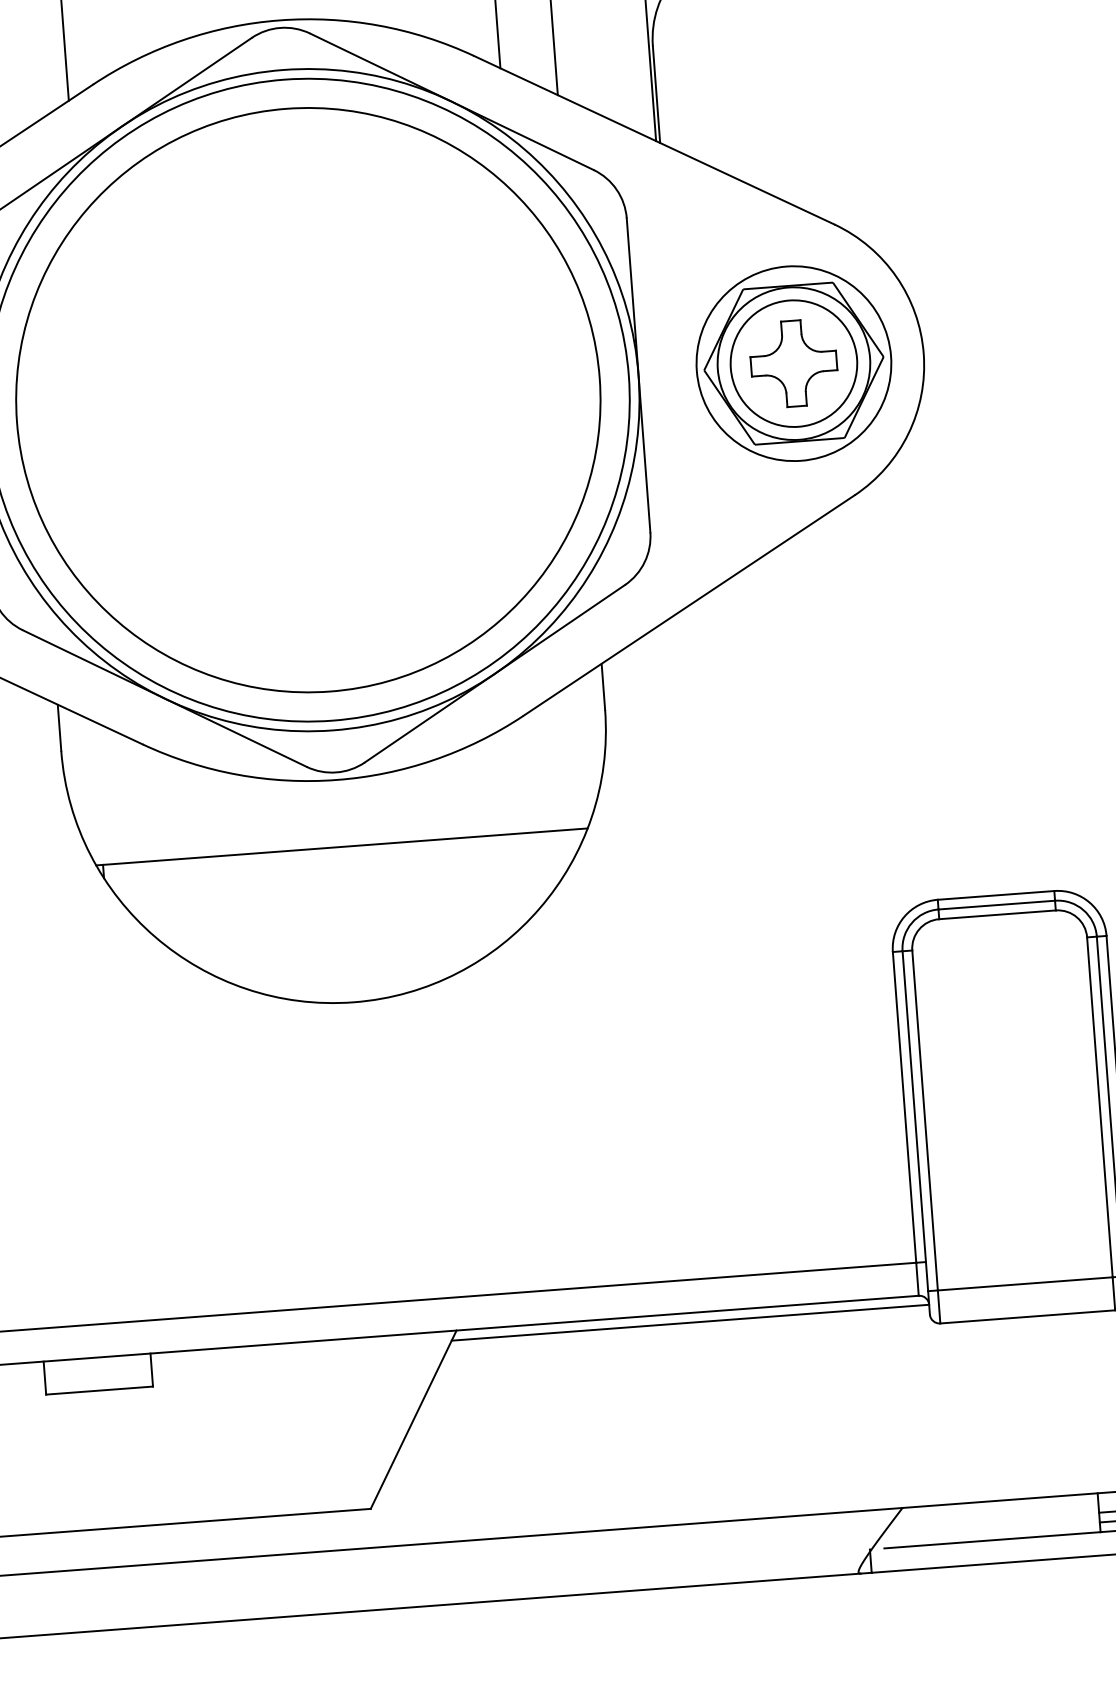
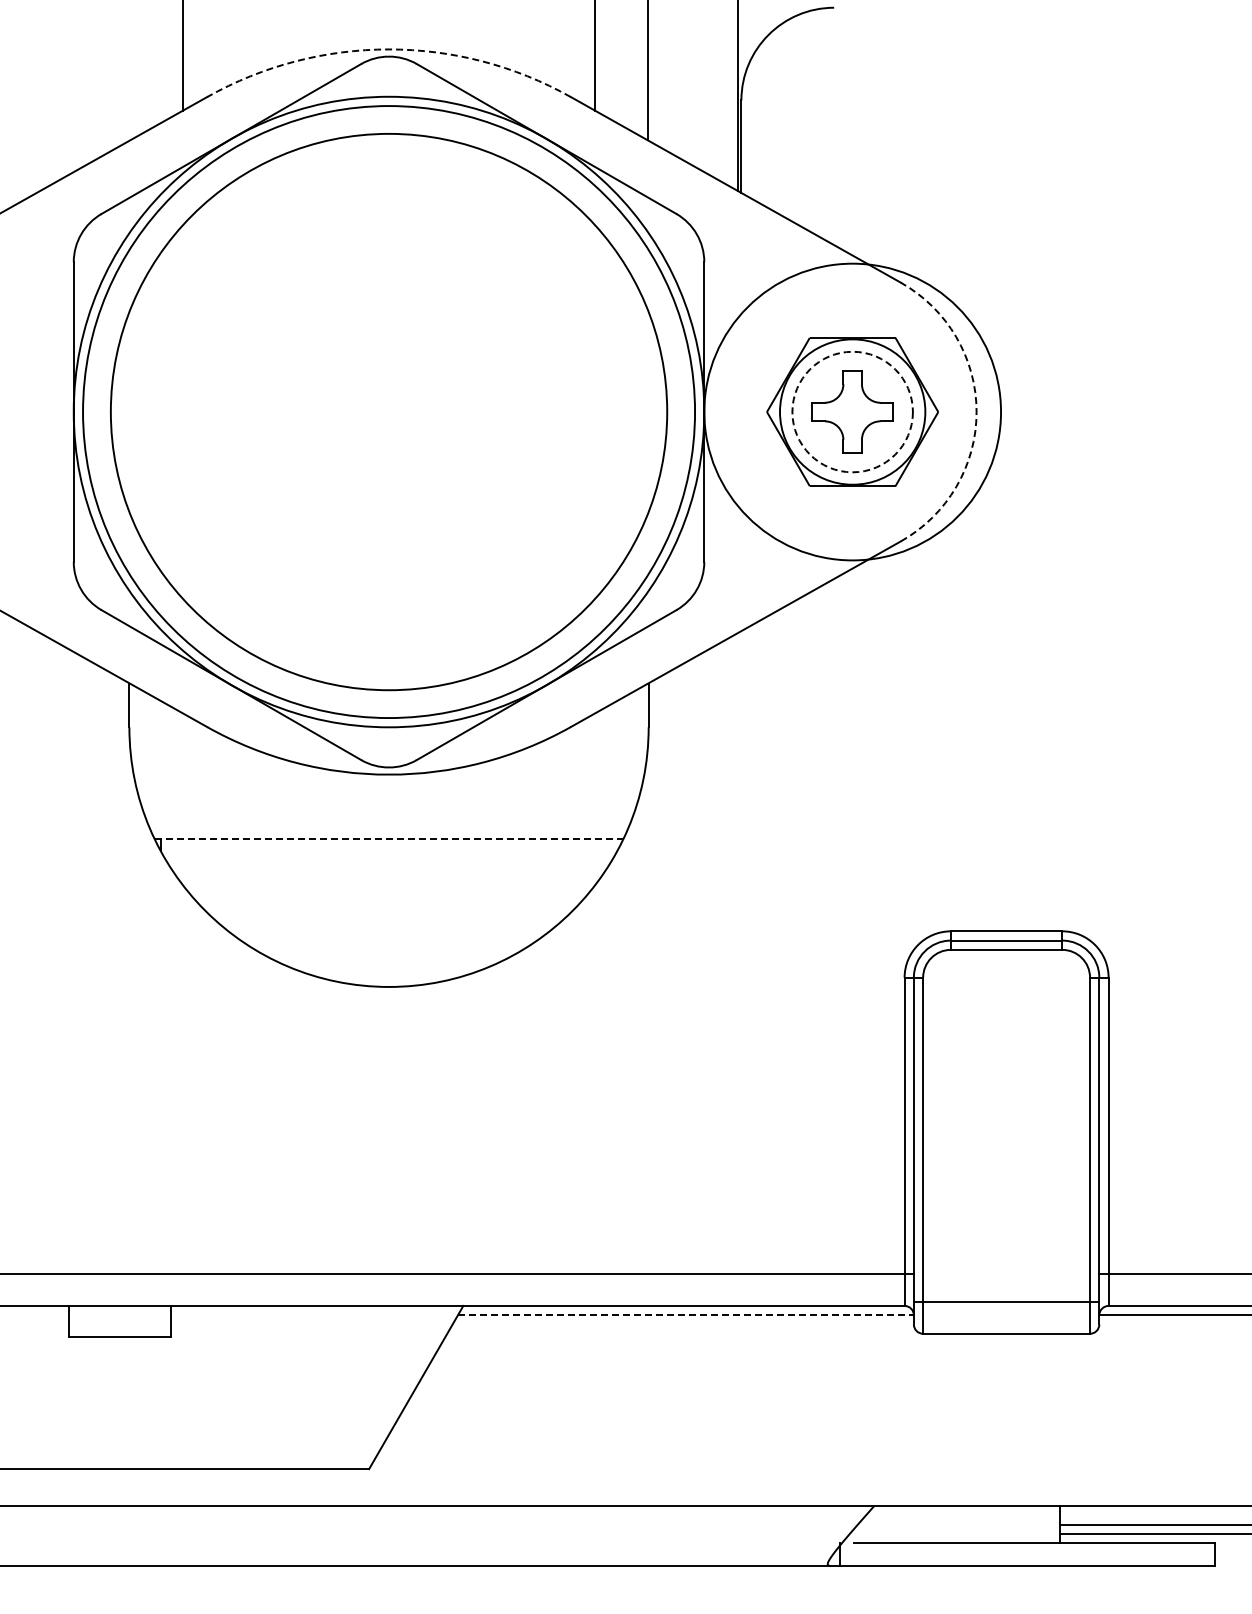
arc: (280, 20) -> (389, 49), solid -> dashed
arc: (923, 354) -> (976, 412), solid -> dashed
circle: (793, 363) -> (852, 411), size x1.6
circle: (793, 363) -> (852, 411), solid -> dashed
line: (342, 846) -> (389, 838), solid -> dashed
line: (690, 1323) -> (685, 1315), solid -> dashed

